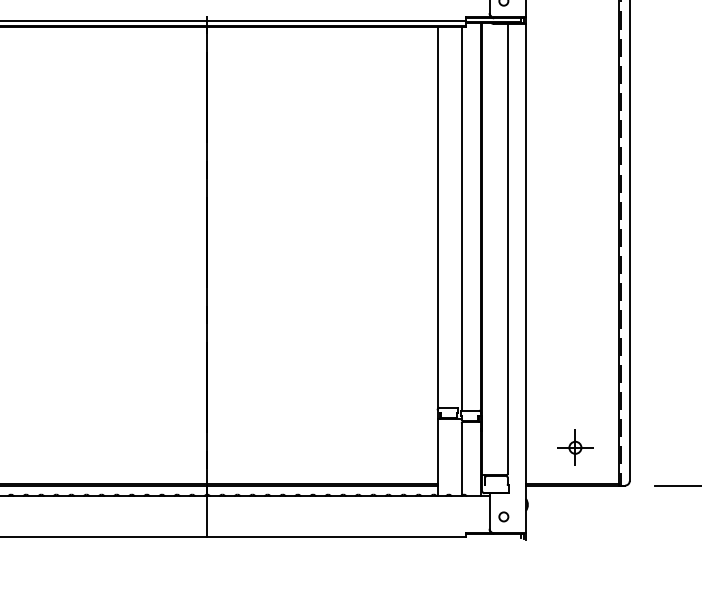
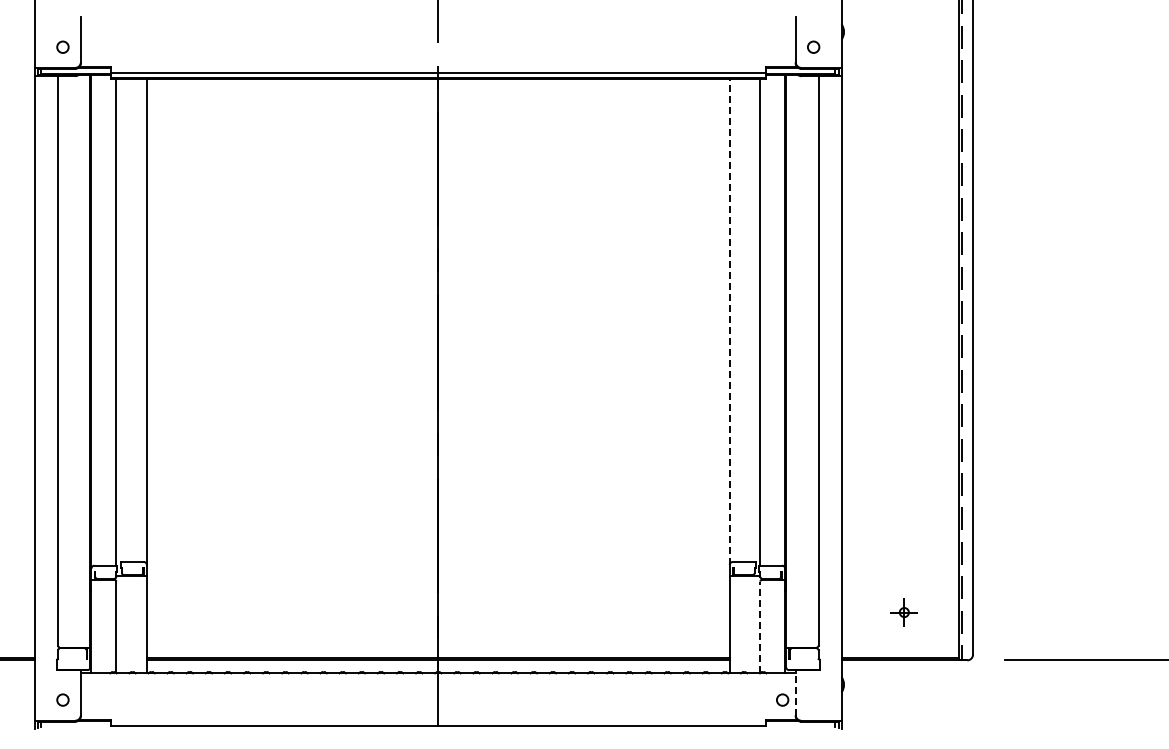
line: (437, 218) -> (729, 322), solid -> dashed
part: (575, 447) -> (904, 612), size x0.6
line: (461, 459) -> (760, 627), solid -> dashed
line: (489, 511) -> (795, 693), solid -> dashed
circle: (503, 516) -> (782, 699), moved

